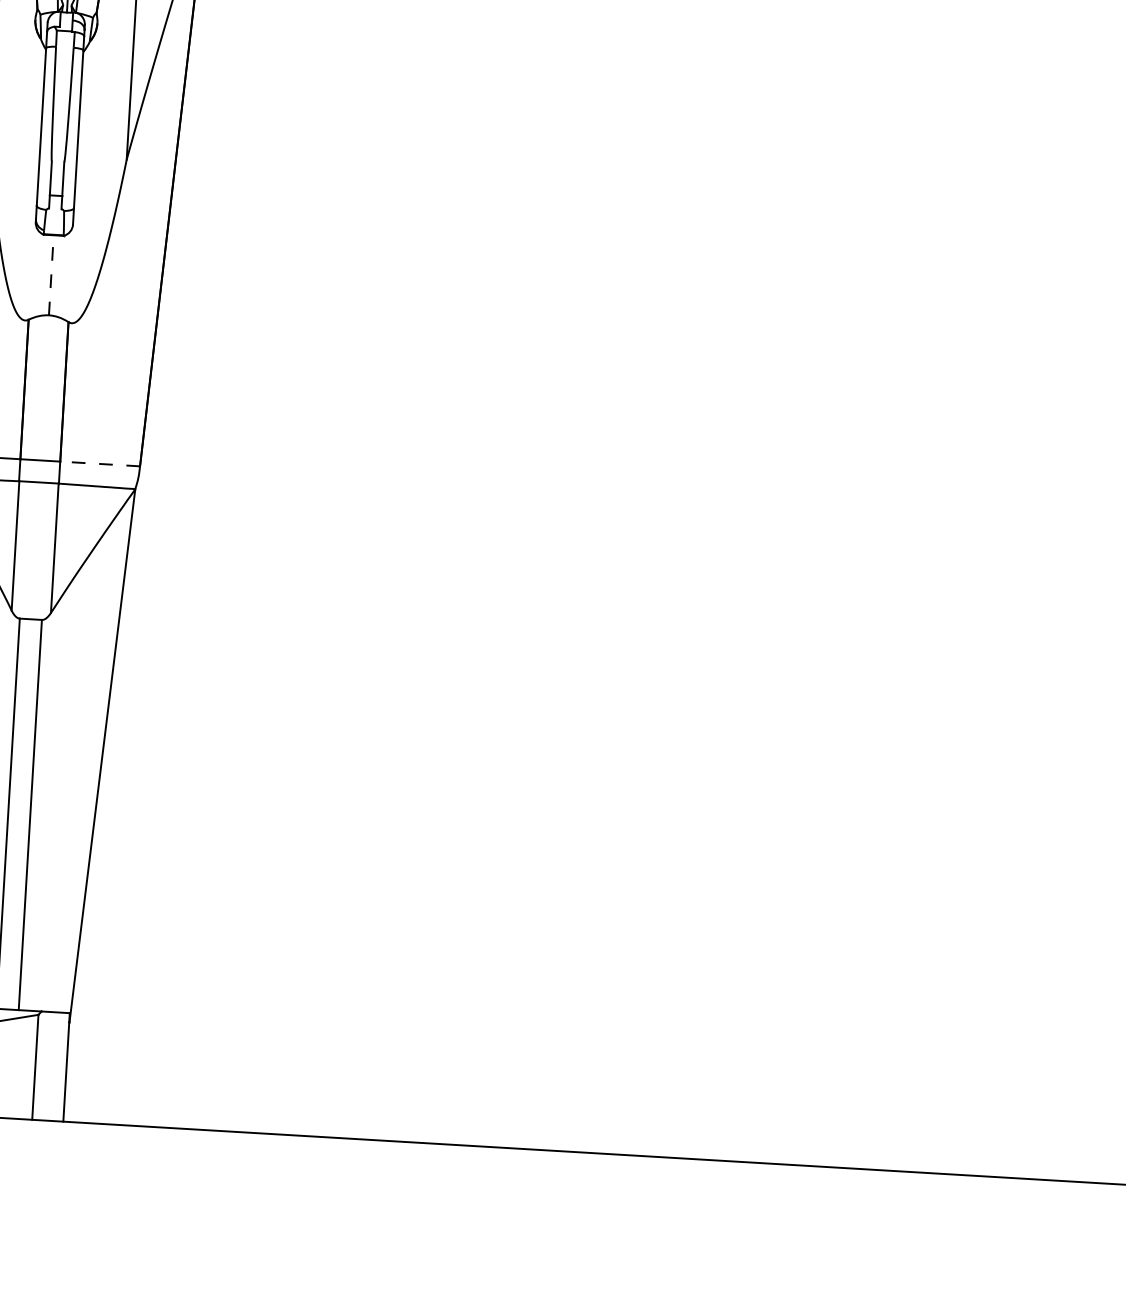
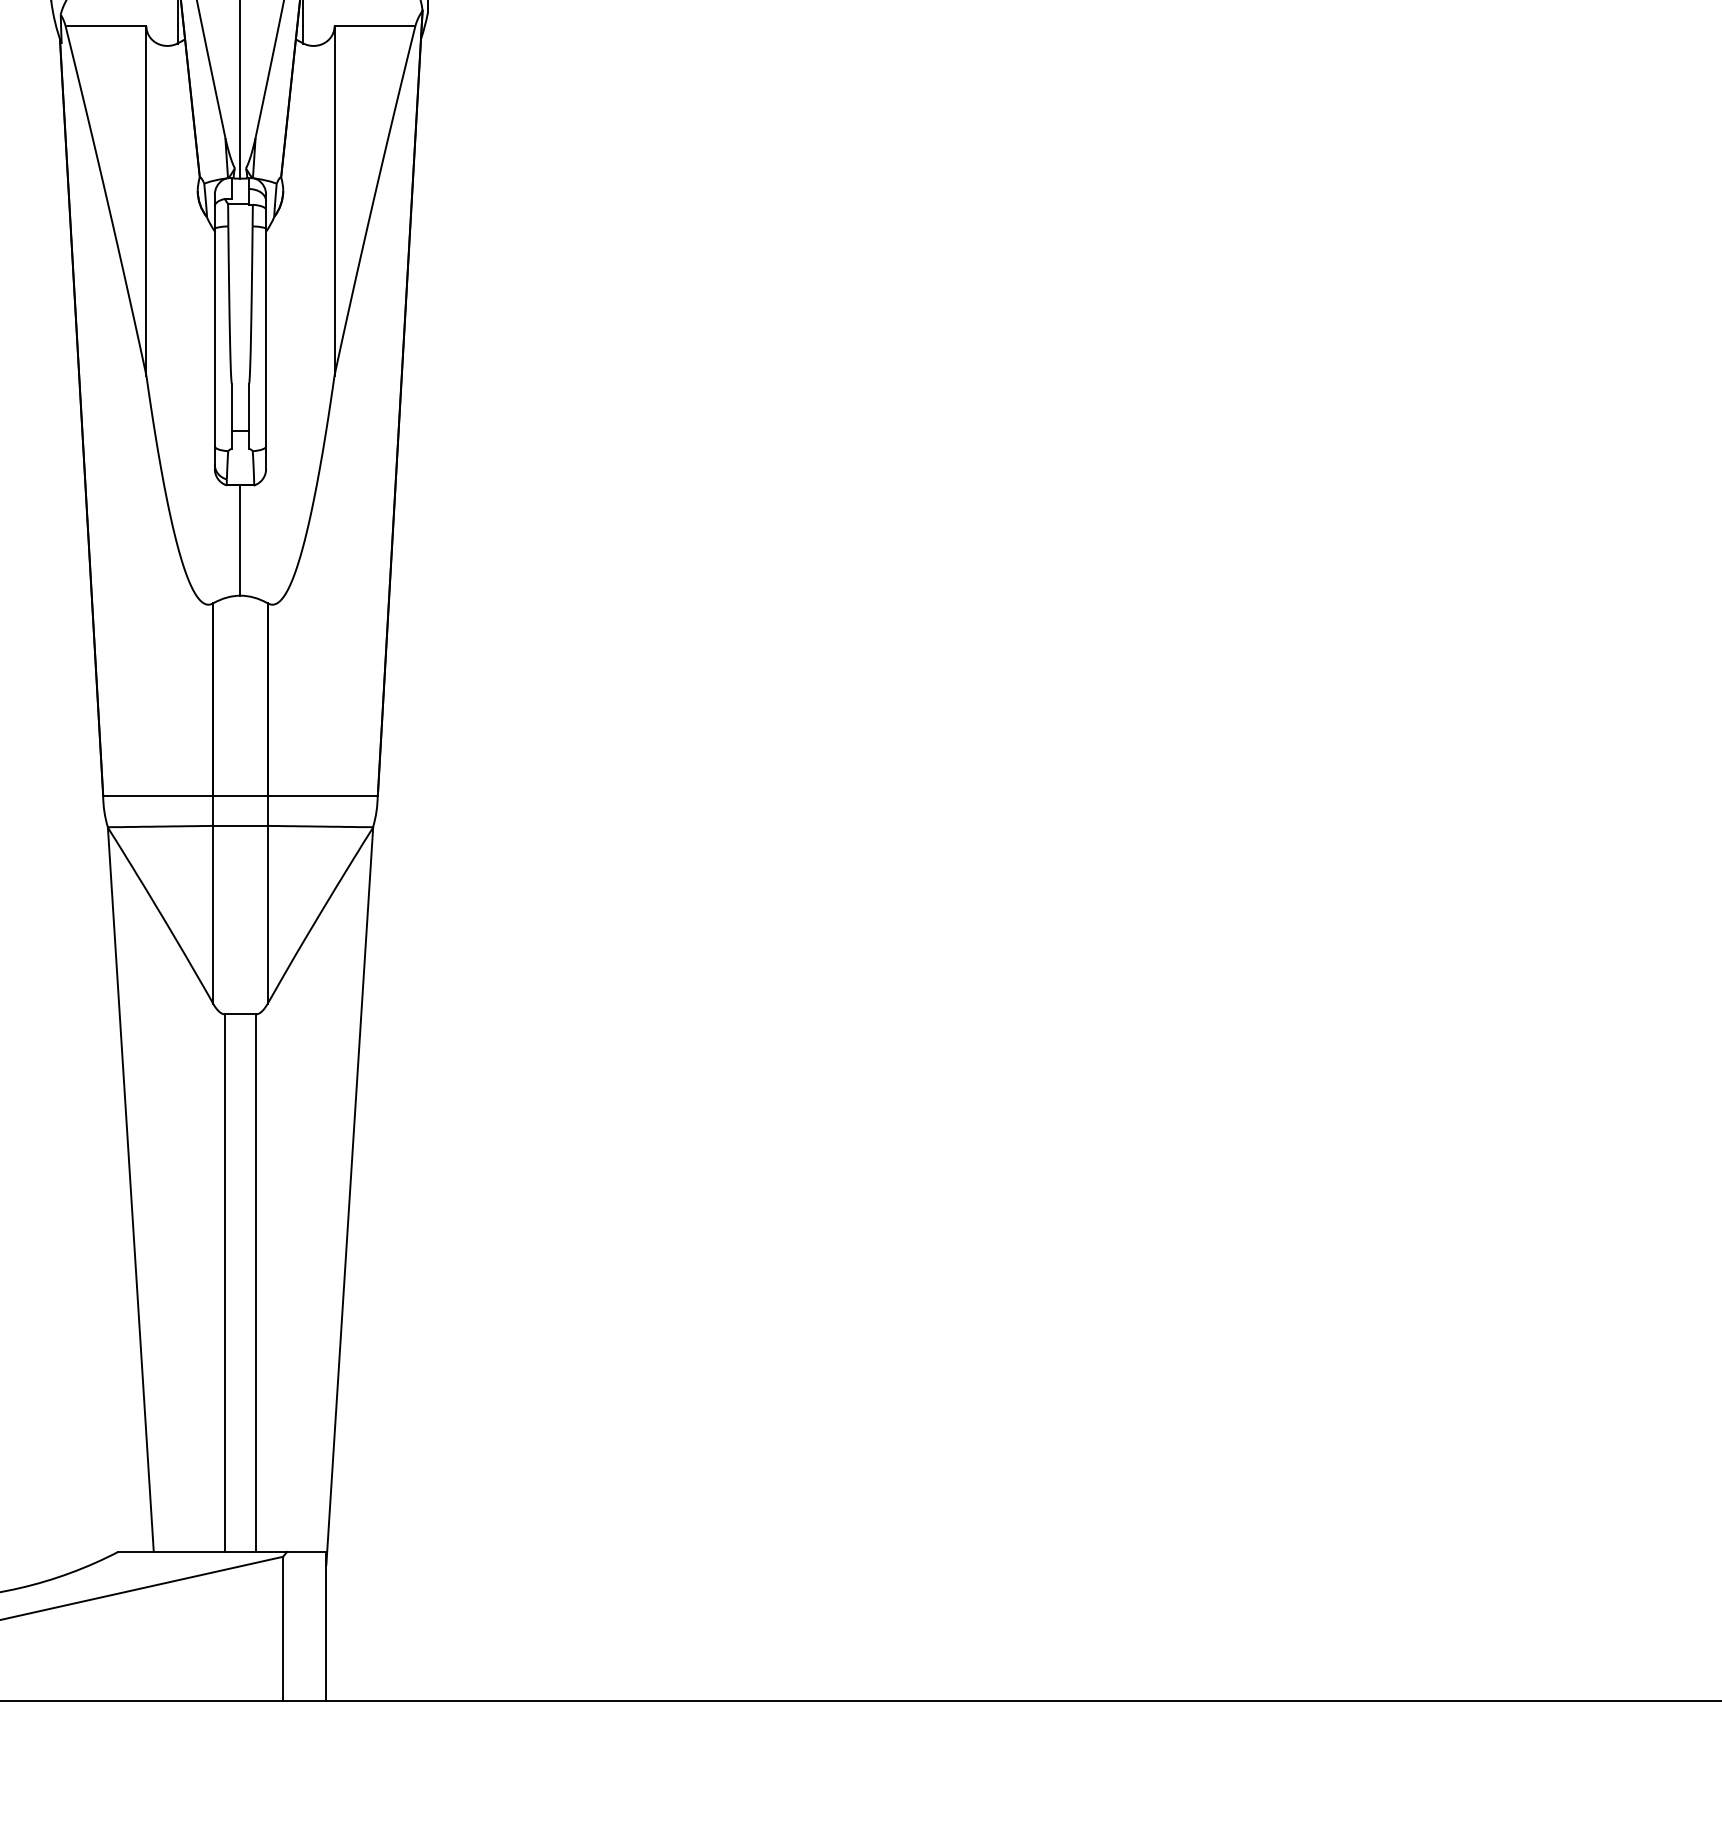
line: (51, 275) -> (240, 540), dashed -> solid
line: (99, 463) -> (322, 795), dashed -> solid

